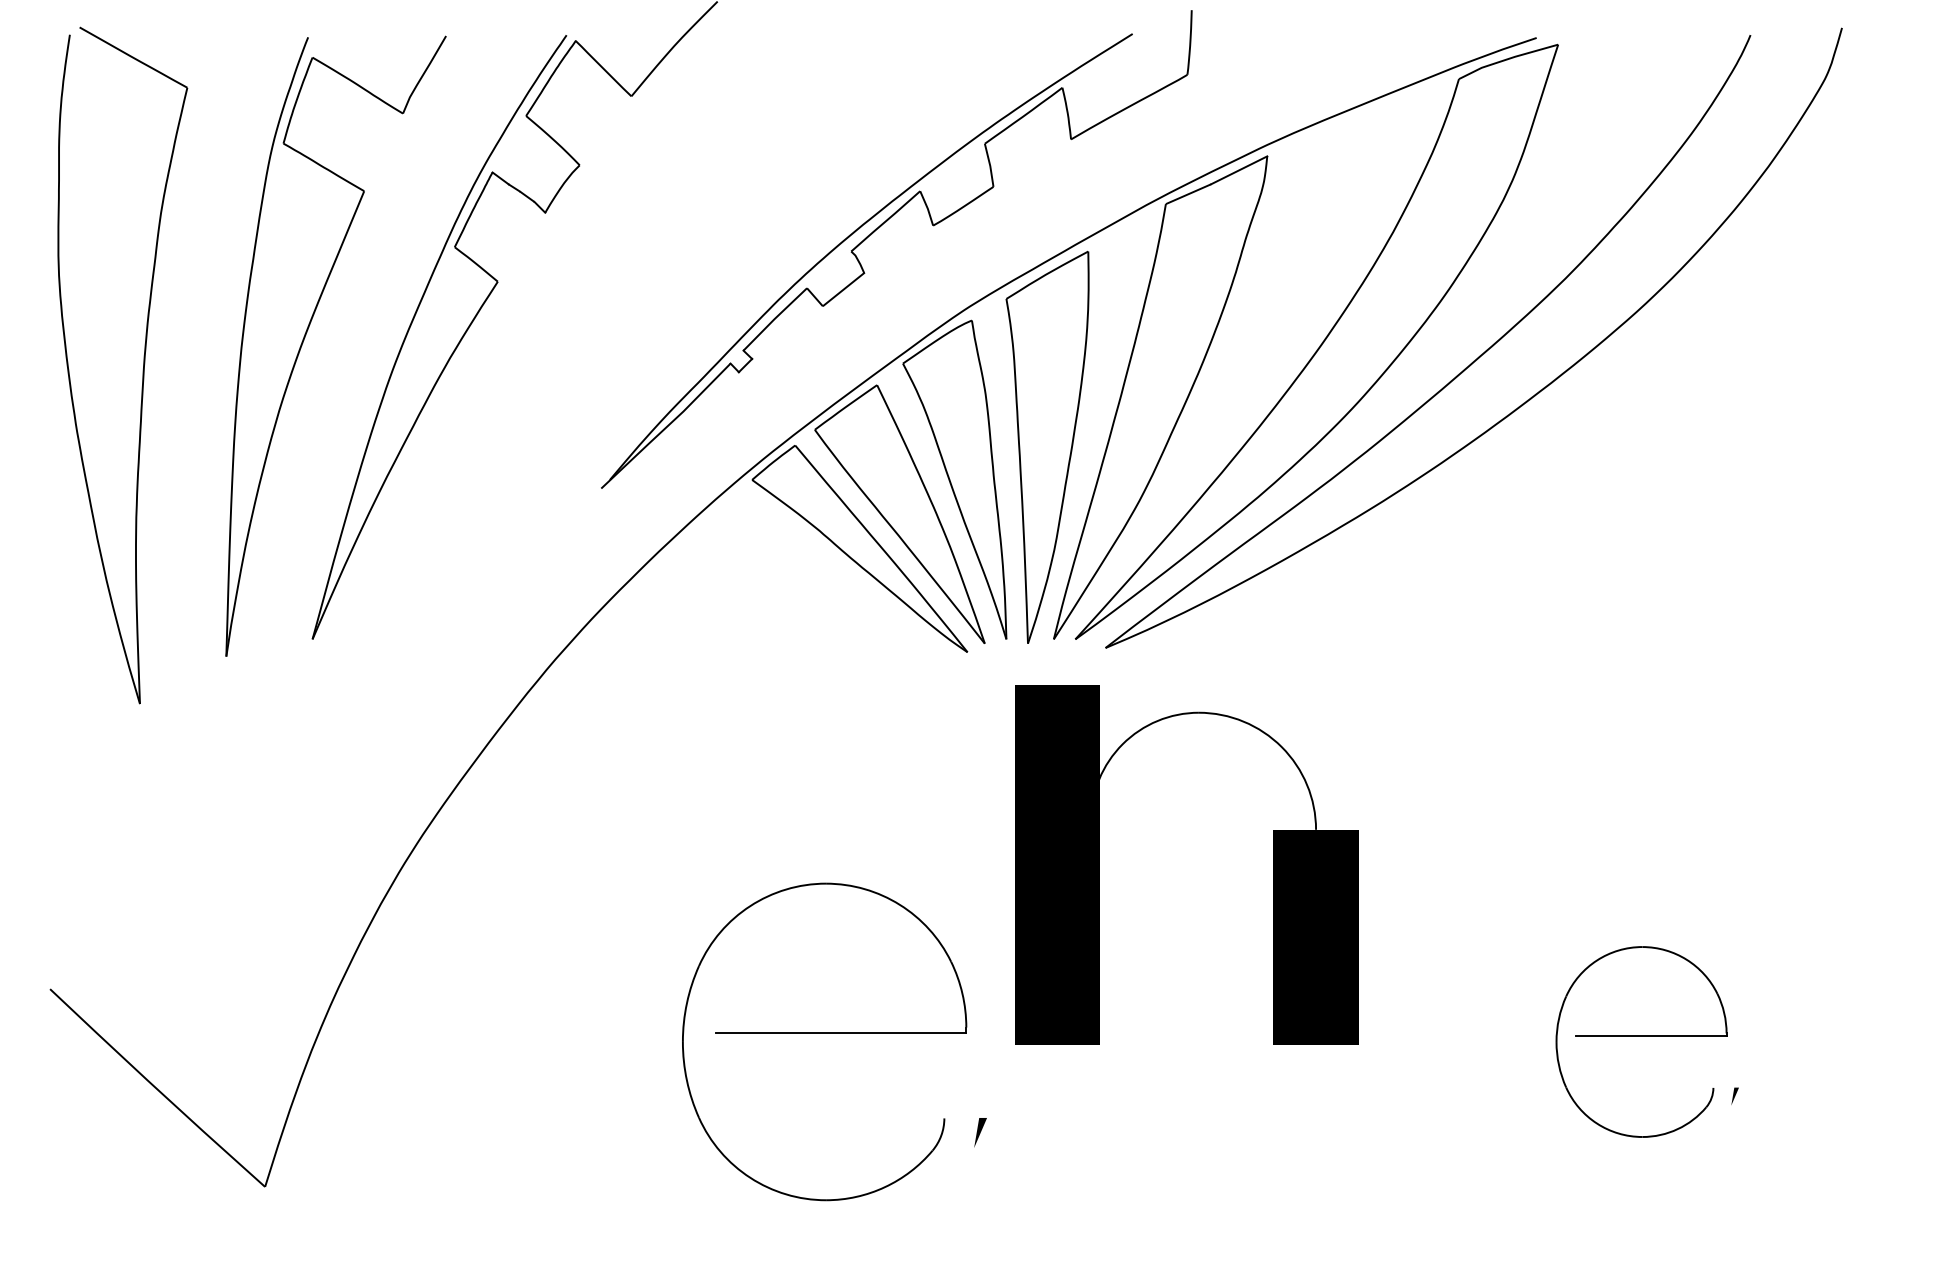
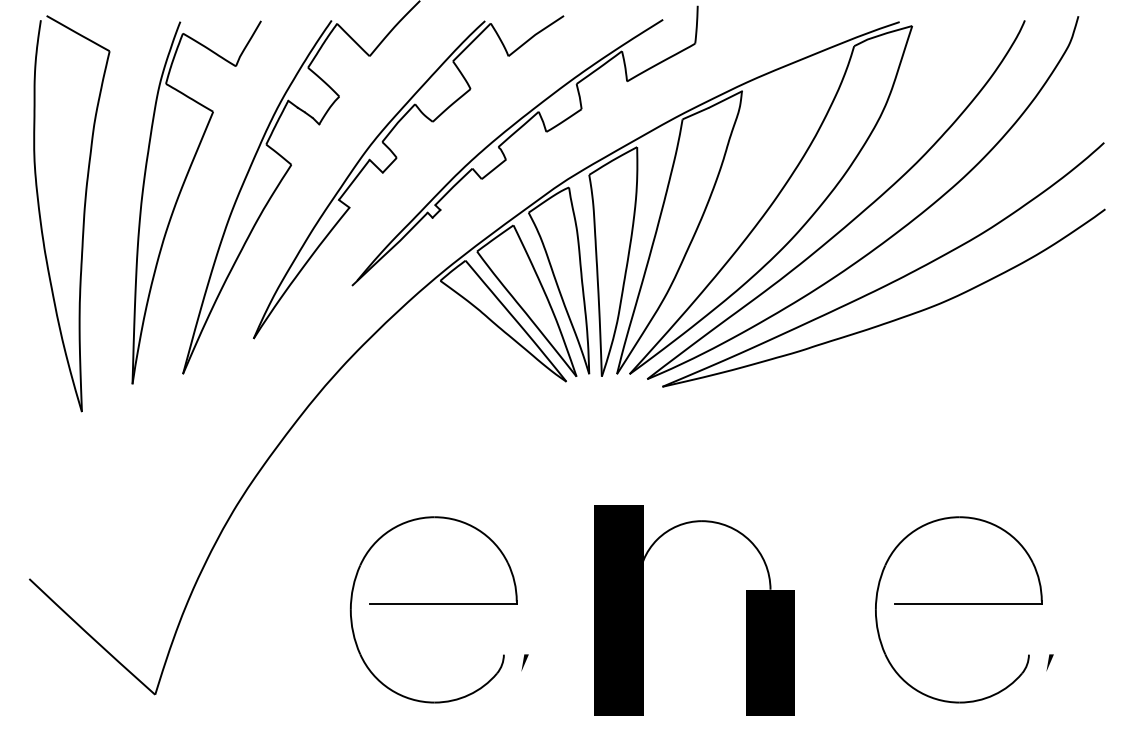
part: (672, 277) -> (393, 162), added
part: (1522, 481) -> (891, 281), added
part: (1099, 865) -> (643, 610), moved
part: (832, 1041) -> (438, 609), moved
part: (1647, 1041) -> (964, 609), size x1.67

